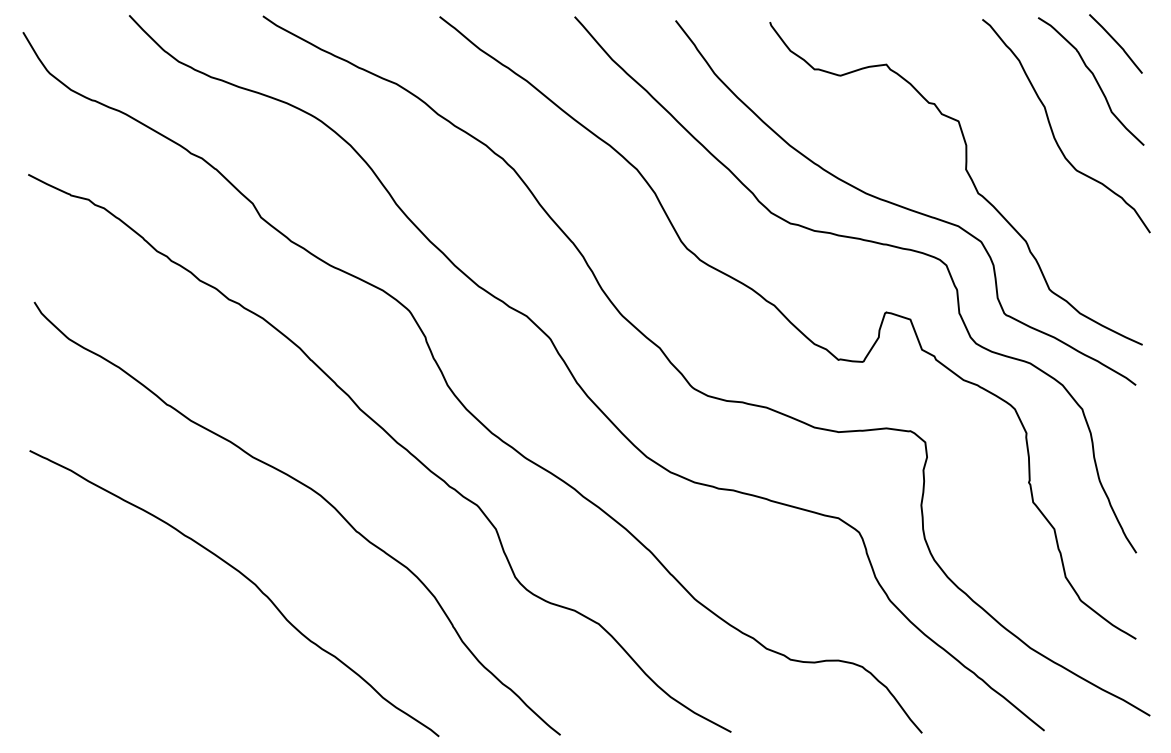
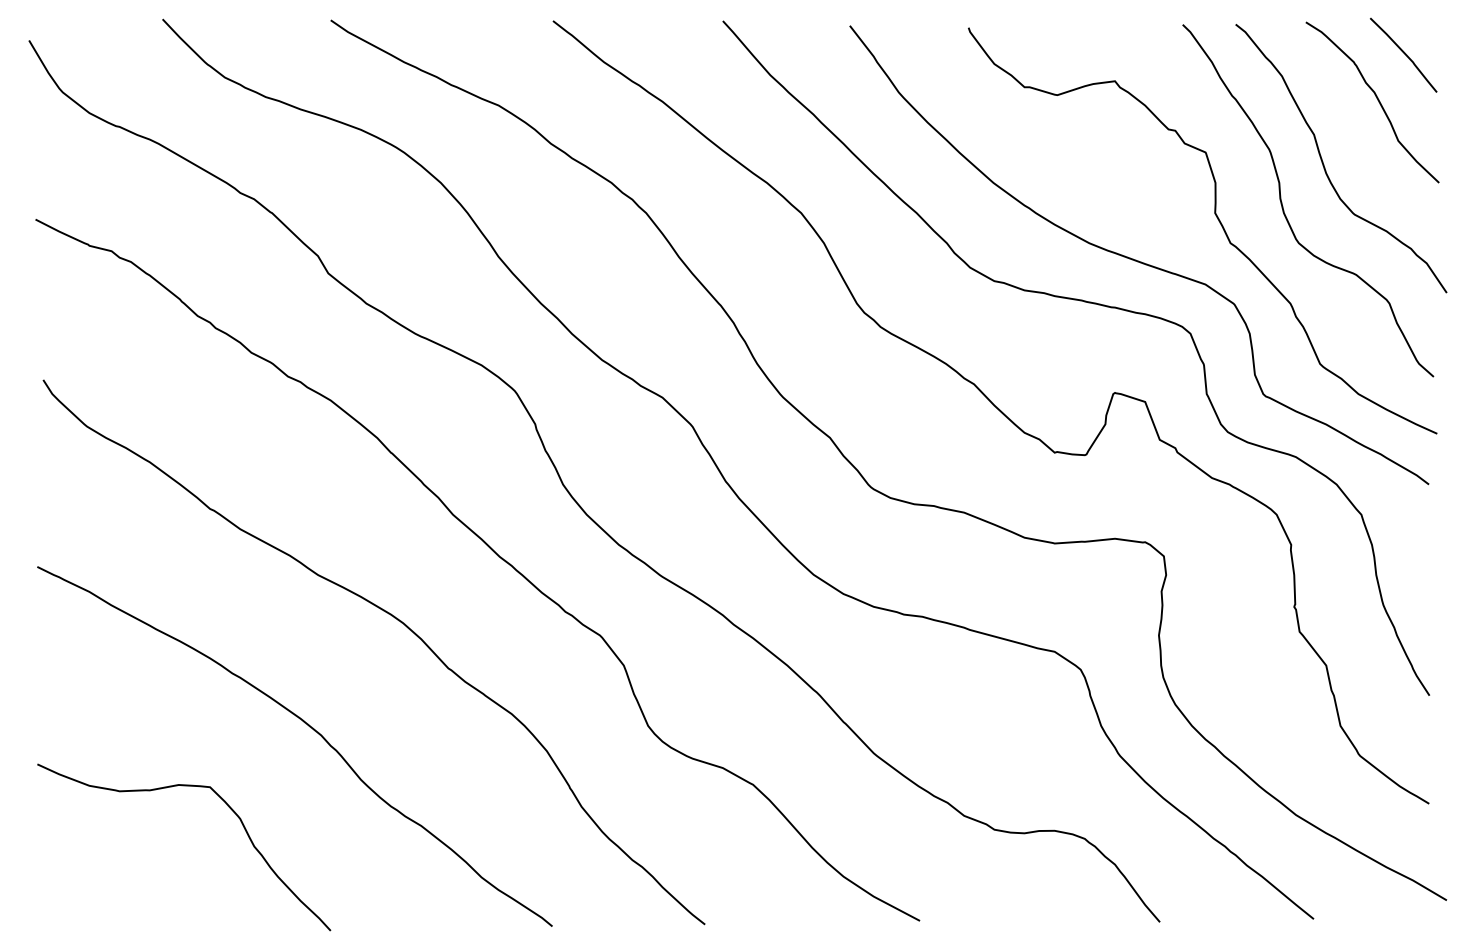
curve: (1020, 163) -> (1283, 205), added
curve: (182, 643) -> (229, 809), added

